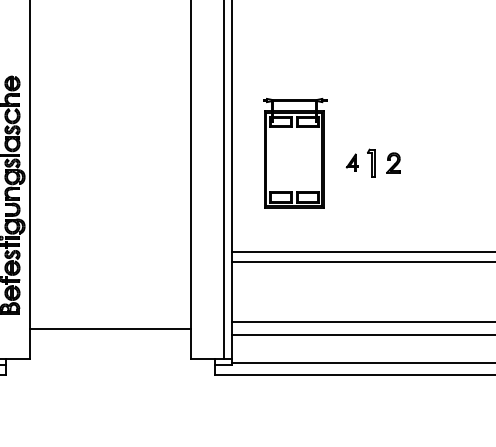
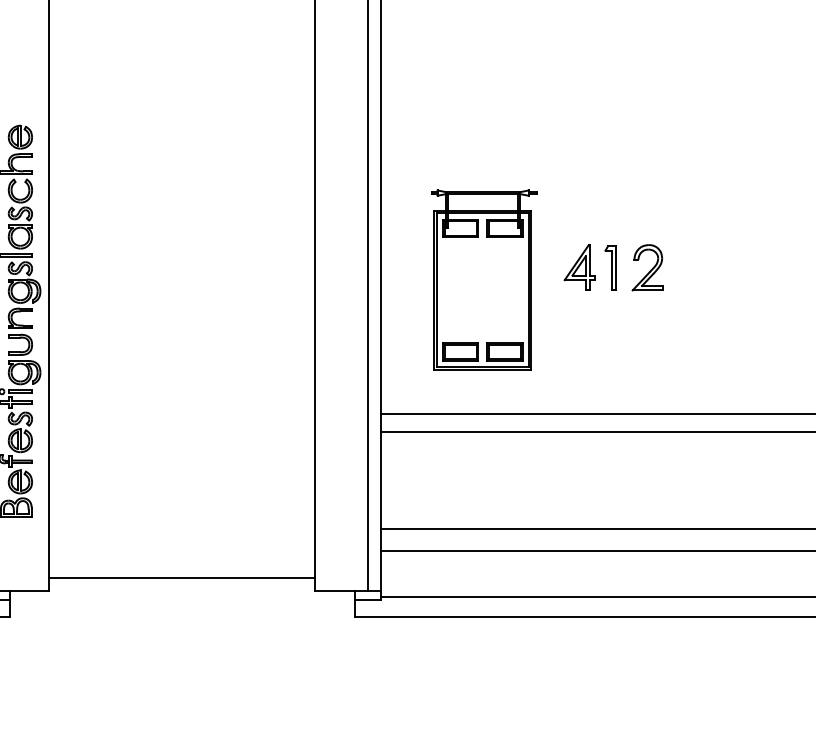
part: (295, 153) -> (484, 280), moved
part: (352, 162) -> (579, 267), size x1.67
part: (393, 162) -> (647, 267), size x1.43
line: (110, 329) -> (181, 578), moved

